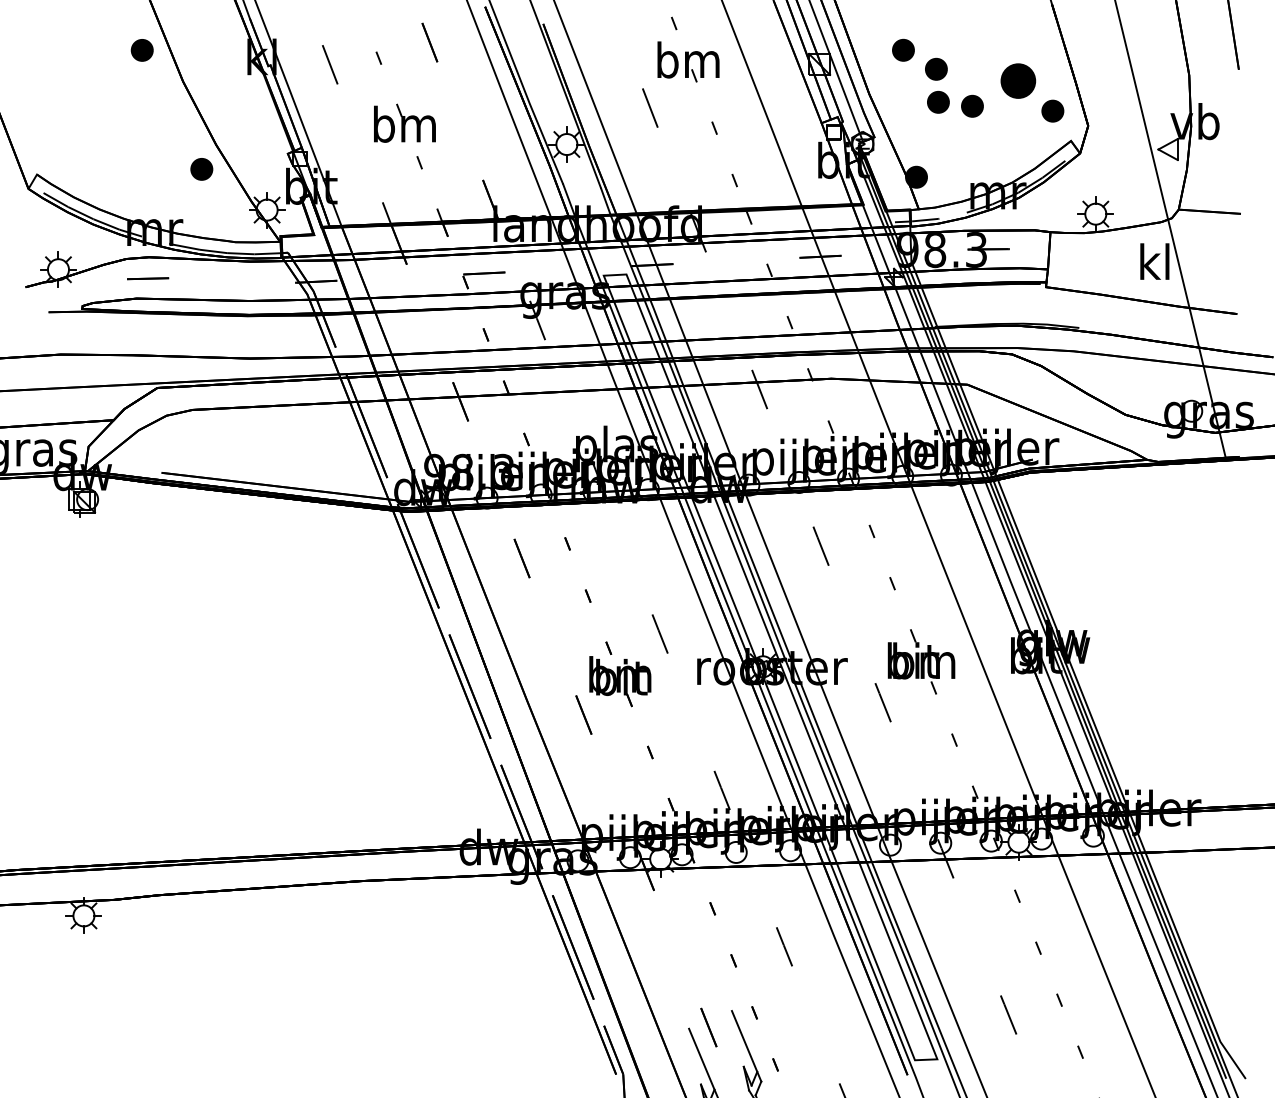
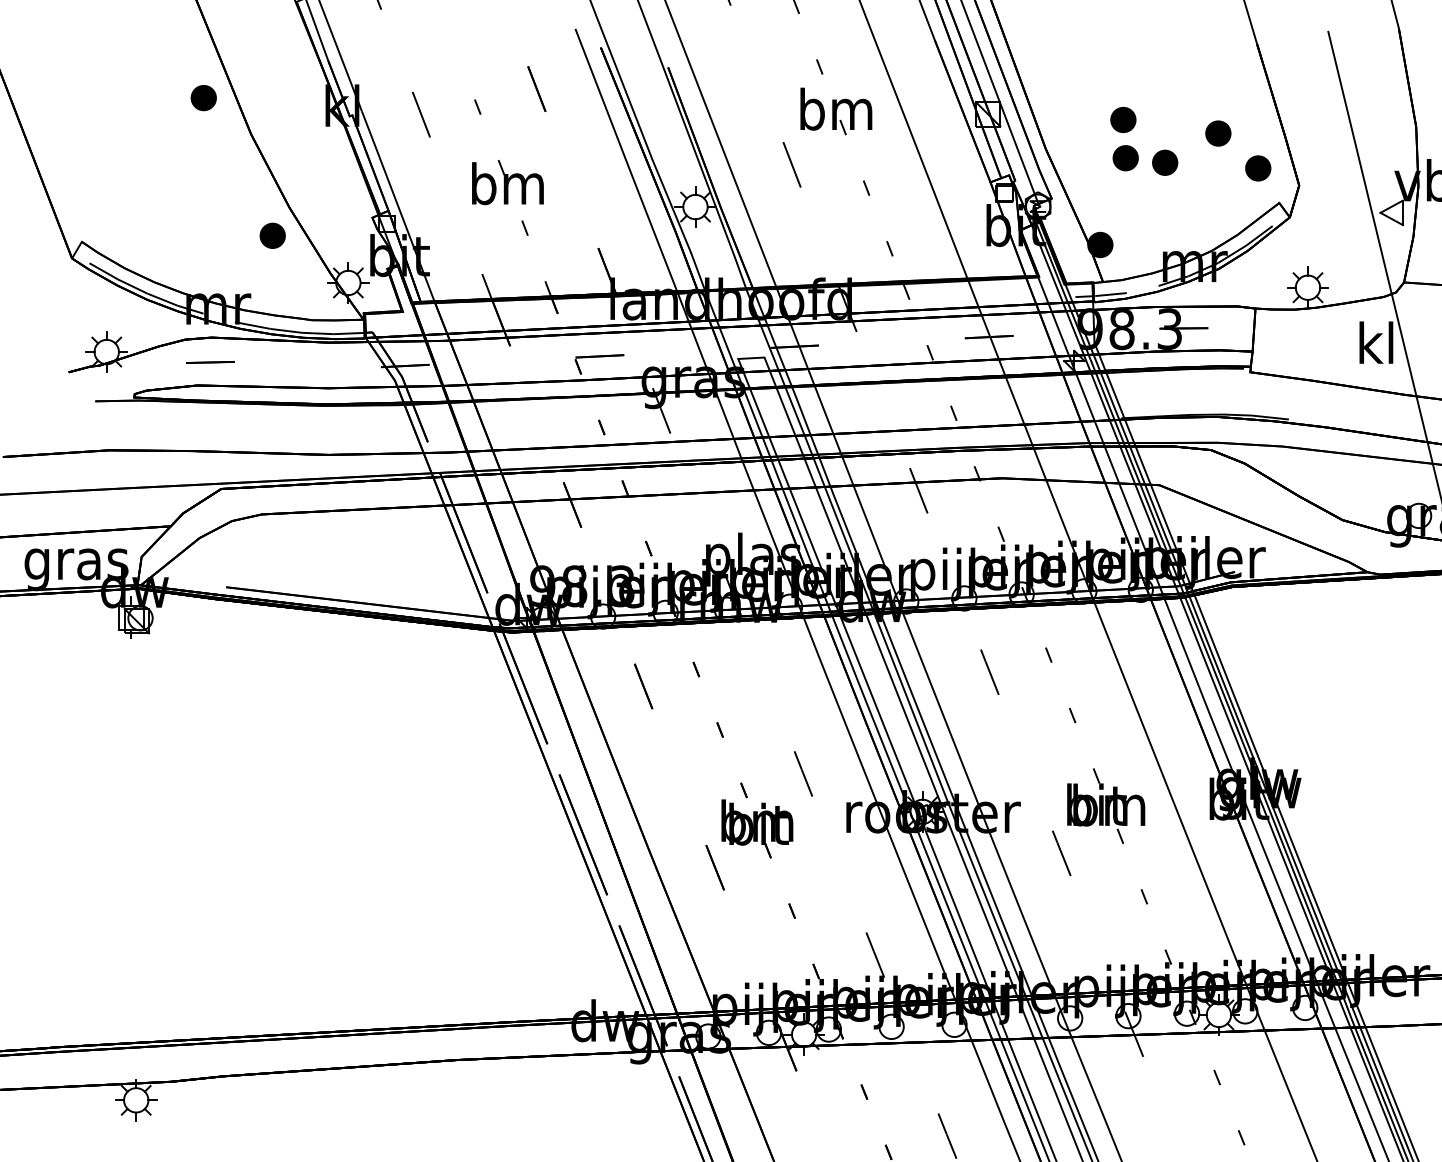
part: (903, 49) -> (1085, 97), removed
part: (1018, 80) -> (1218, 132), size x0.62

